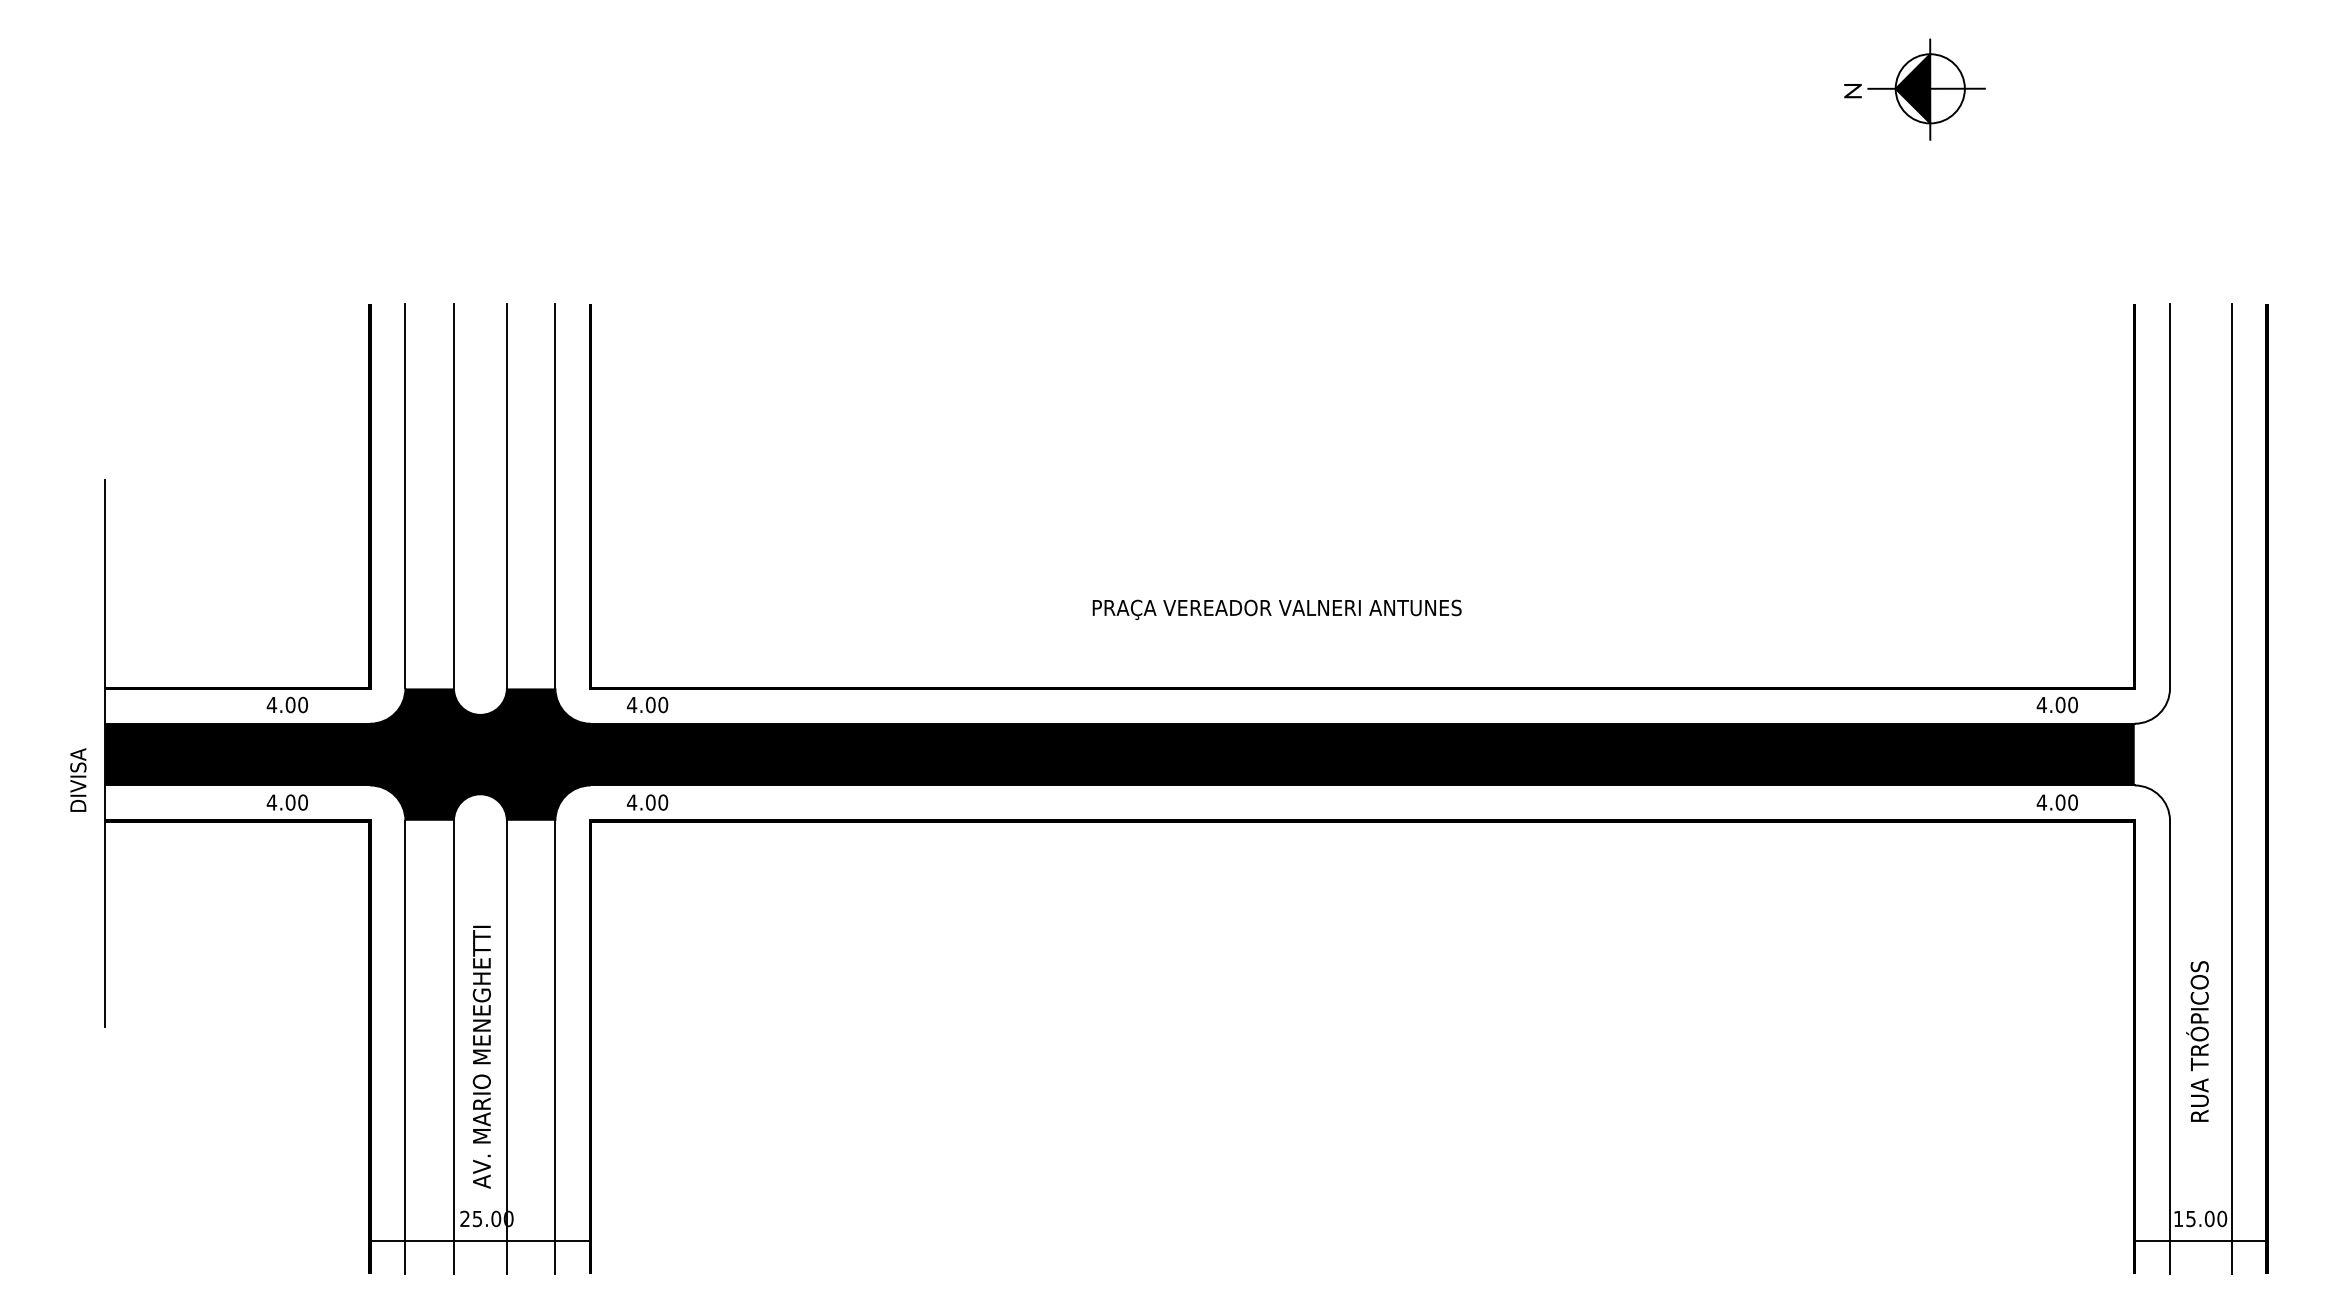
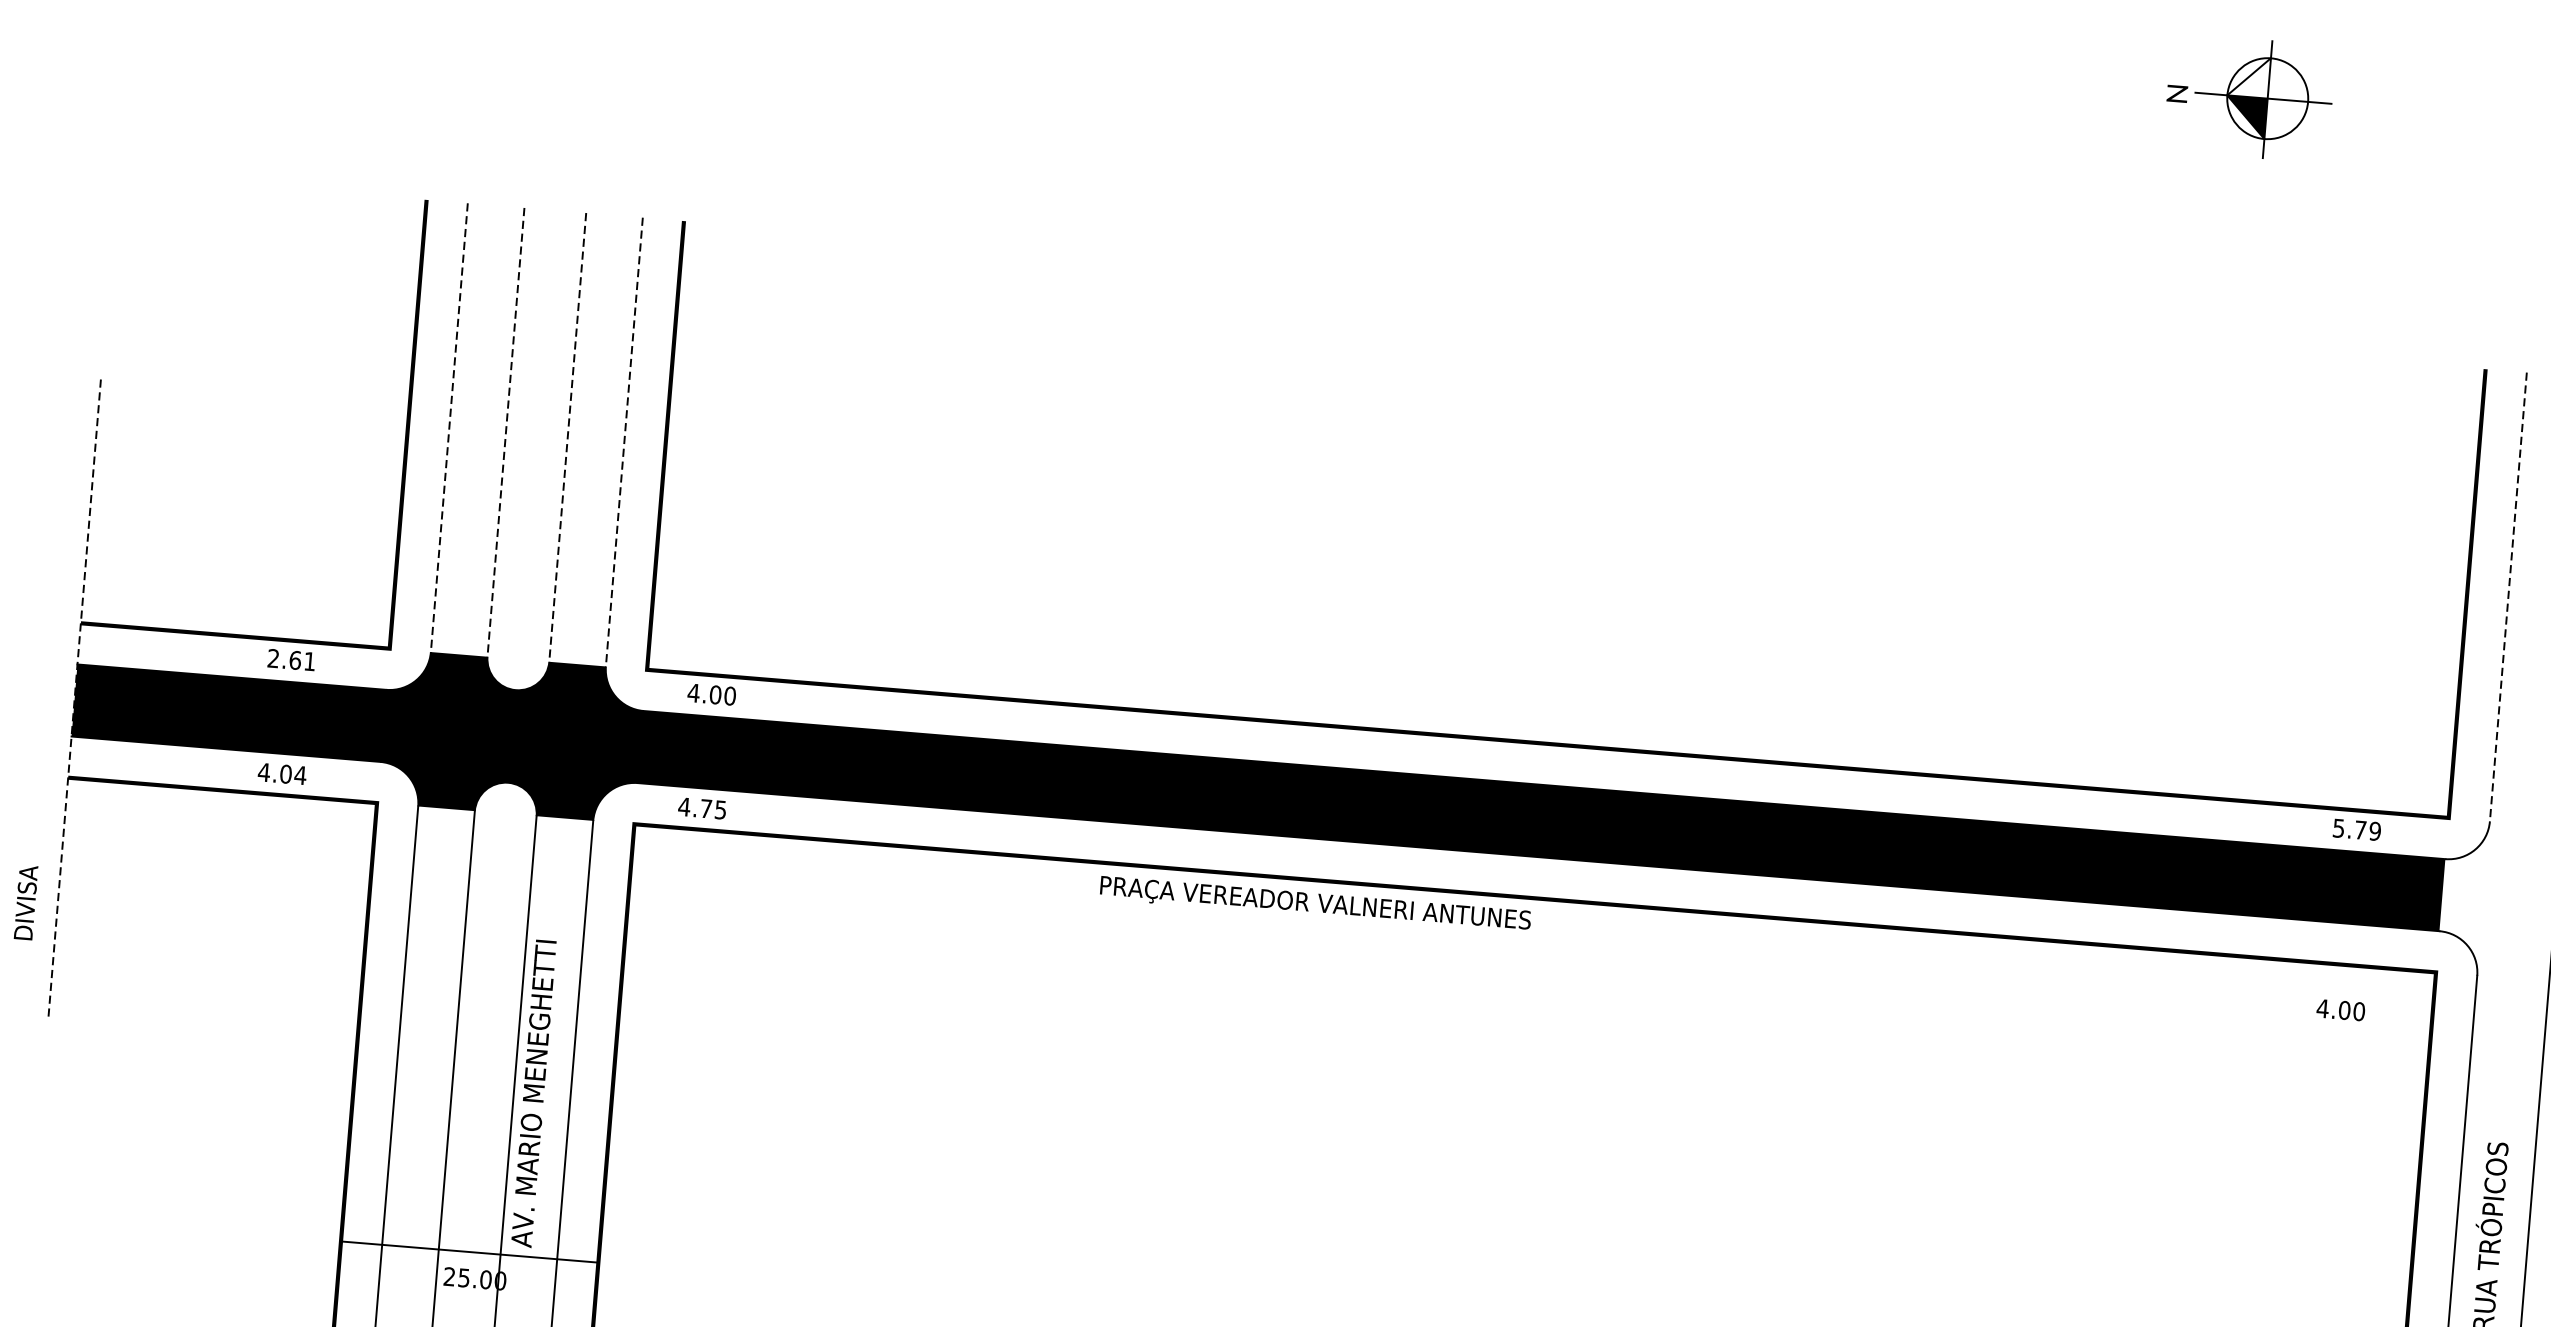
fill: (1912, 71) -> (2248, 76), removed
line: (405, 496) -> (449, 428), solid -> dashed
line: (453, 496) -> (505, 432), solid -> dashed
line: (506, 496) -> (567, 437), solid -> dashed
line: (555, 496) -> (624, 442), solid -> dashed
line: (2170, 496) -> (2508, 597), solid -> dashed
text: (1276, 609) -> (1314, 904), moved
text: (286, 704) -> (290, 659), 4.00 -> 2.61
text: (2056, 704) -> (2355, 829), 4.00 -> 5.79
line: (105, 753) -> (74, 699), solid -> dashed
text: (78, 779) -> (26, 901), moved
text: (302, 802) -> (299, 775), 4.00 -> 4.04
text: (657, 802) -> (714, 809), 4.00 -> 4.75
text: (2056, 802) -> (2339, 1009), moved
text: (481, 1056) -> (533, 1092), moved
line: (480, 1241) -> (469, 1252), moved

